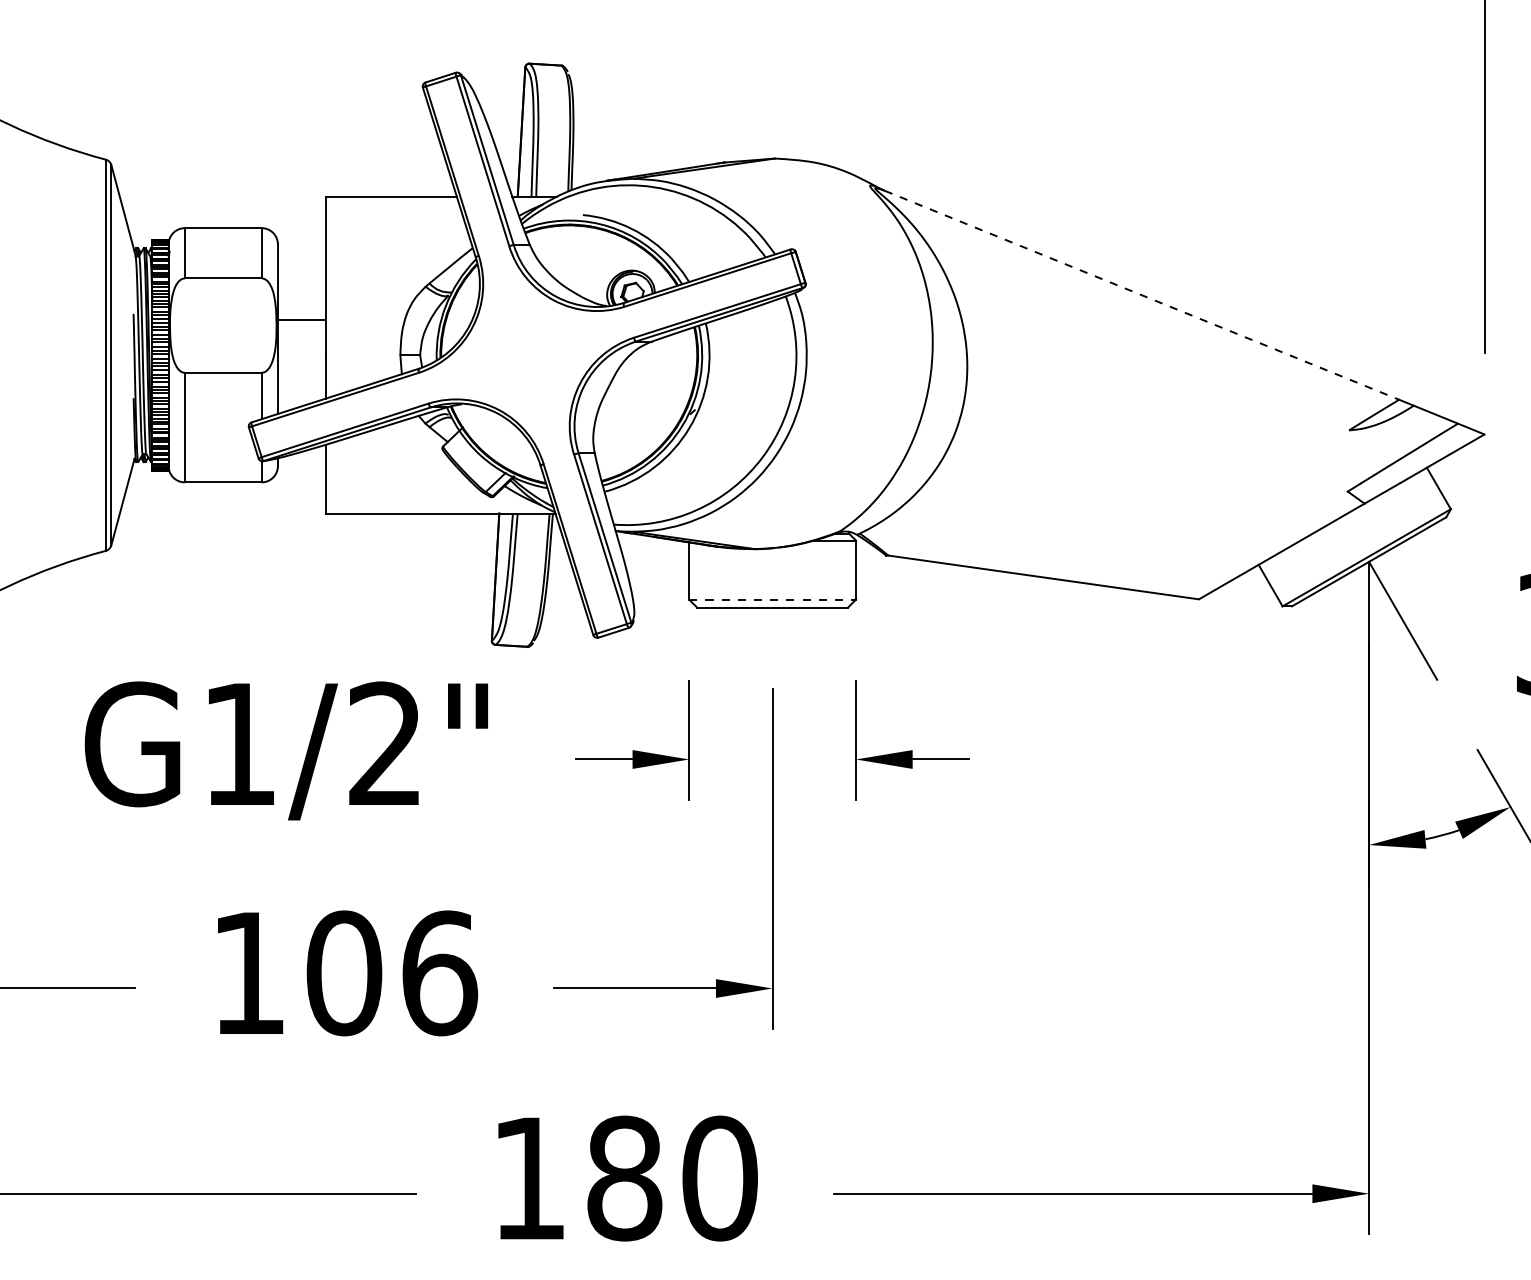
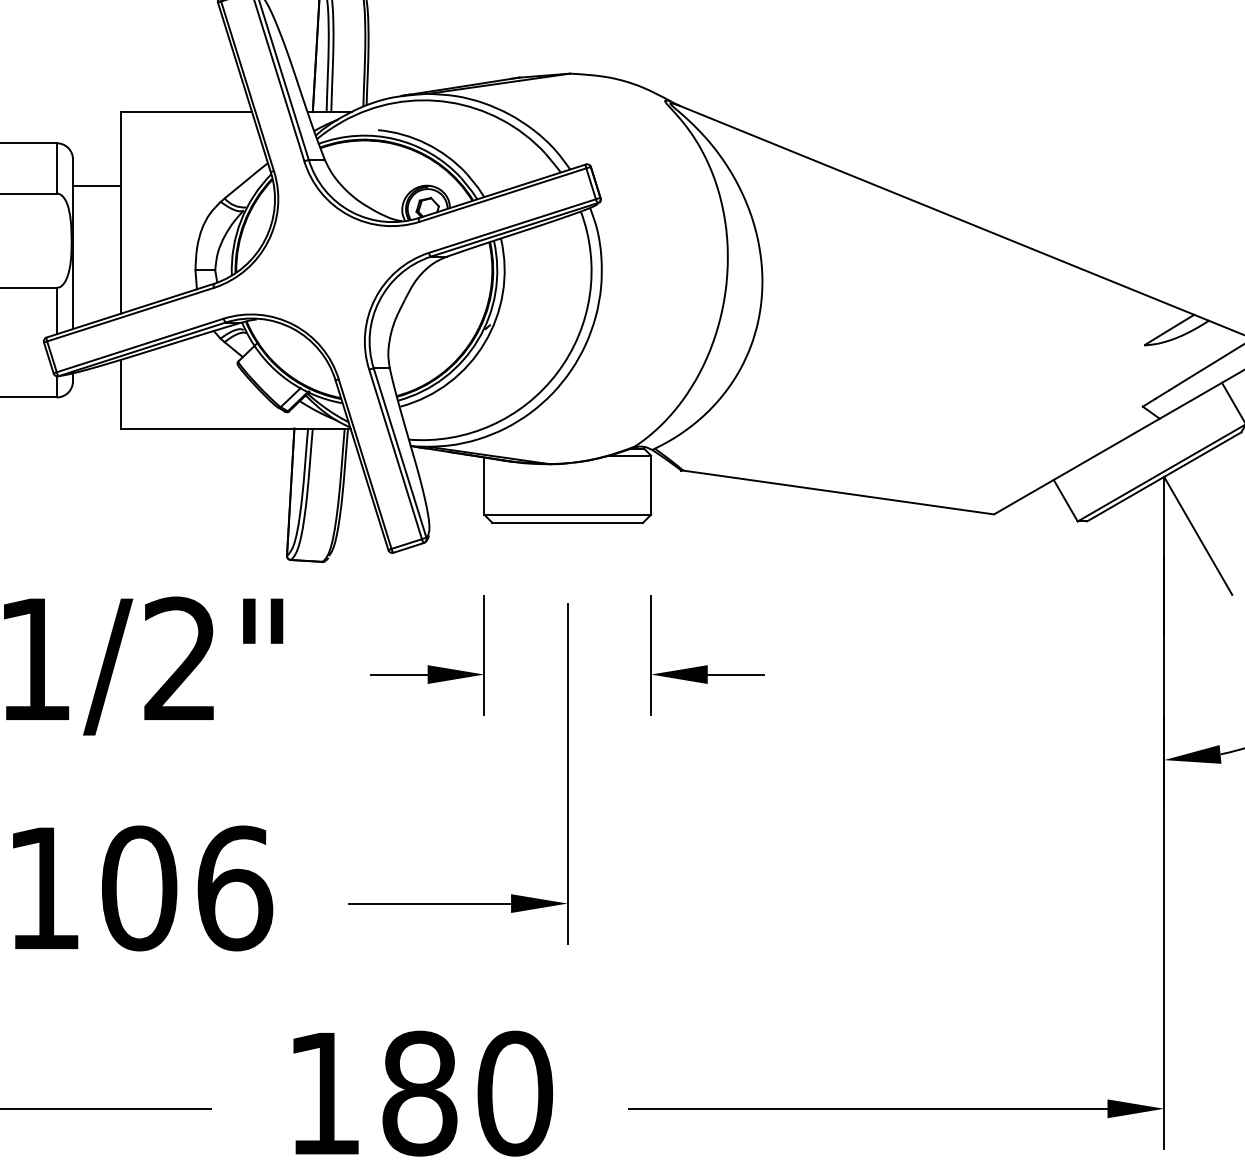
line: (1142, 295) -> (937, 210), dashed -> solid
line: (301, 320) -> (96, 186), moved
line: (773, 599) -> (568, 514), dashed -> solid

